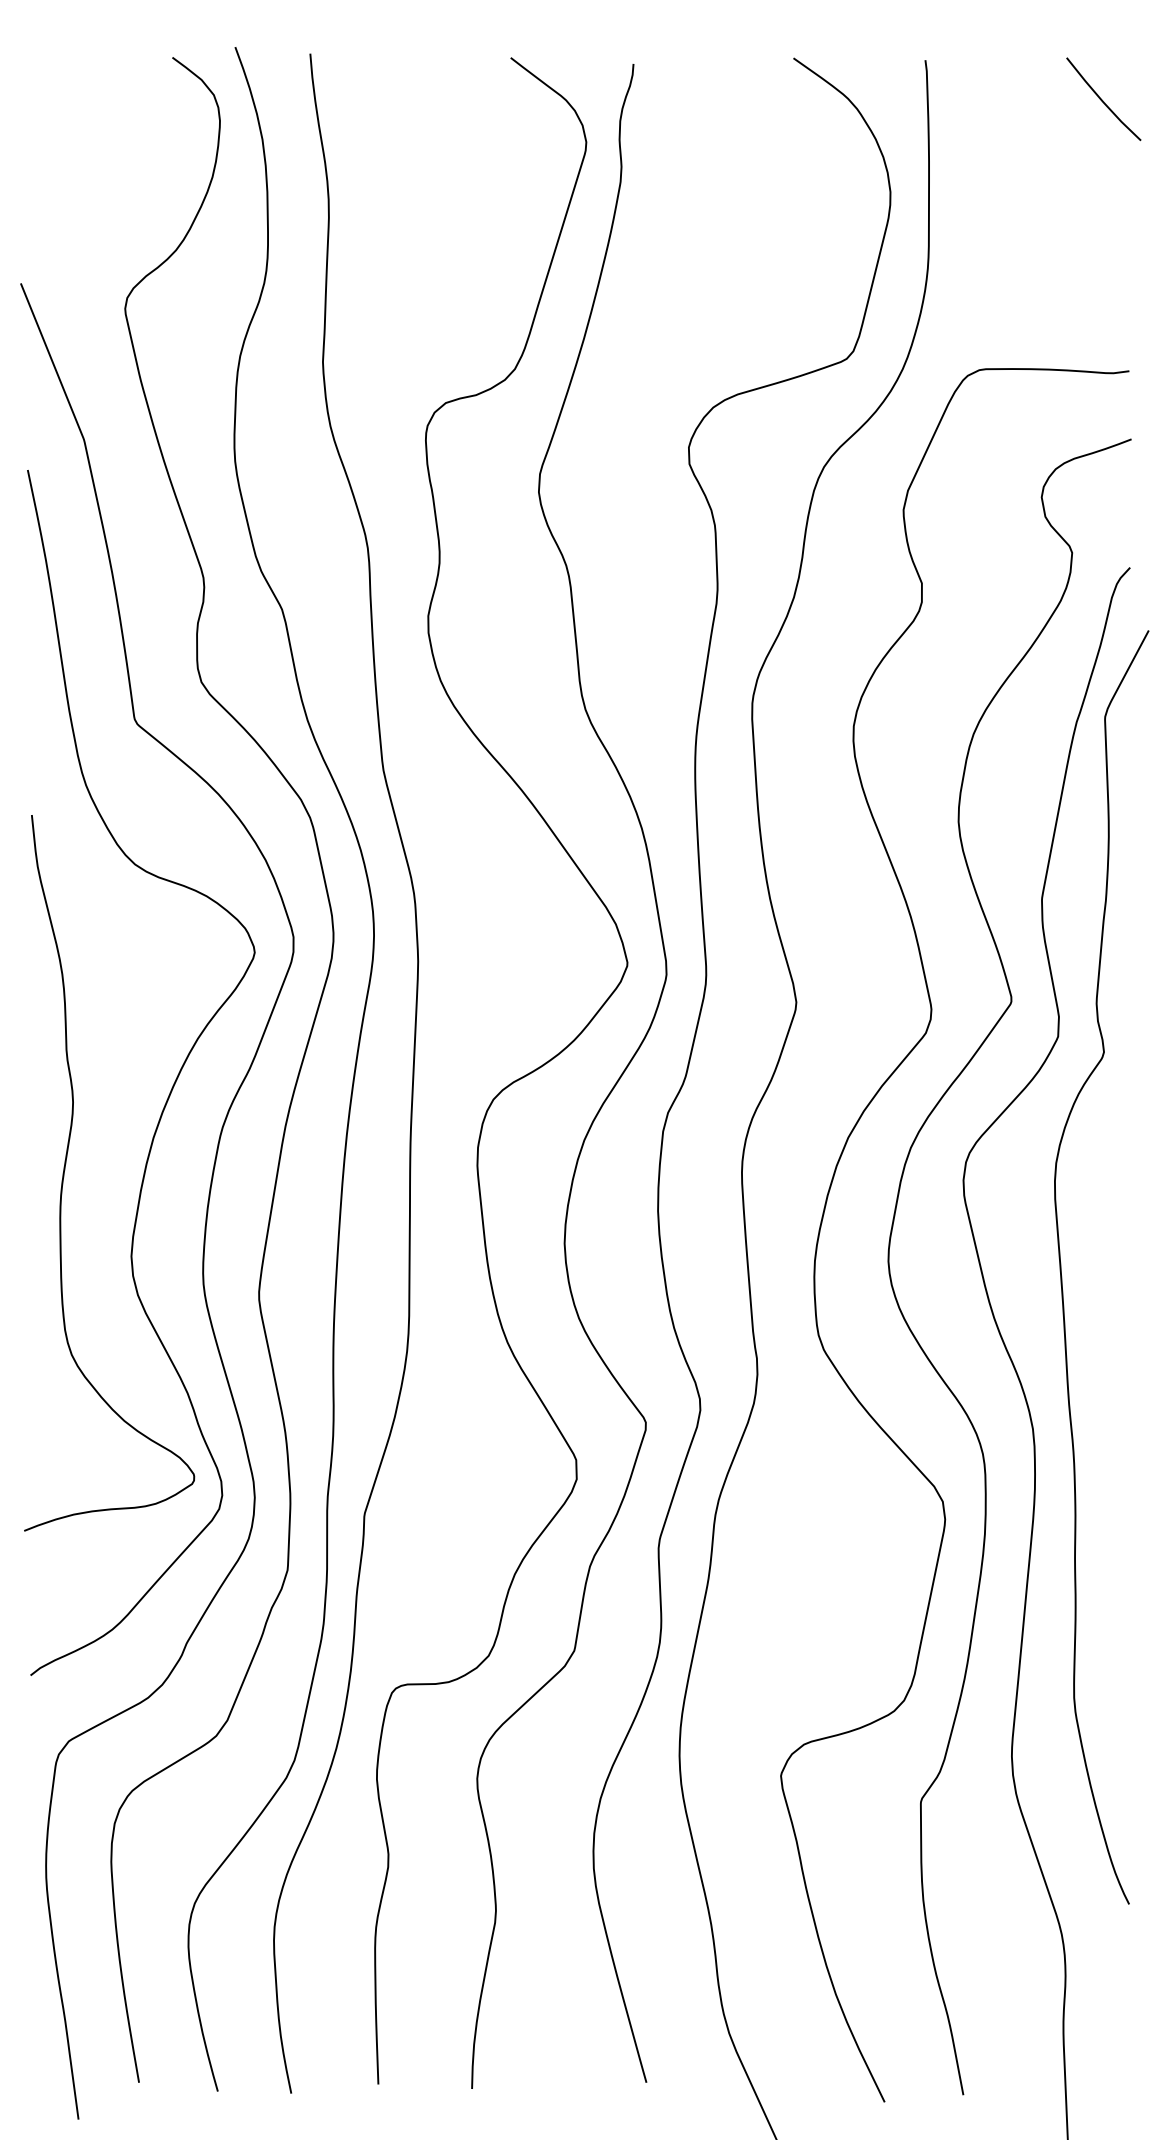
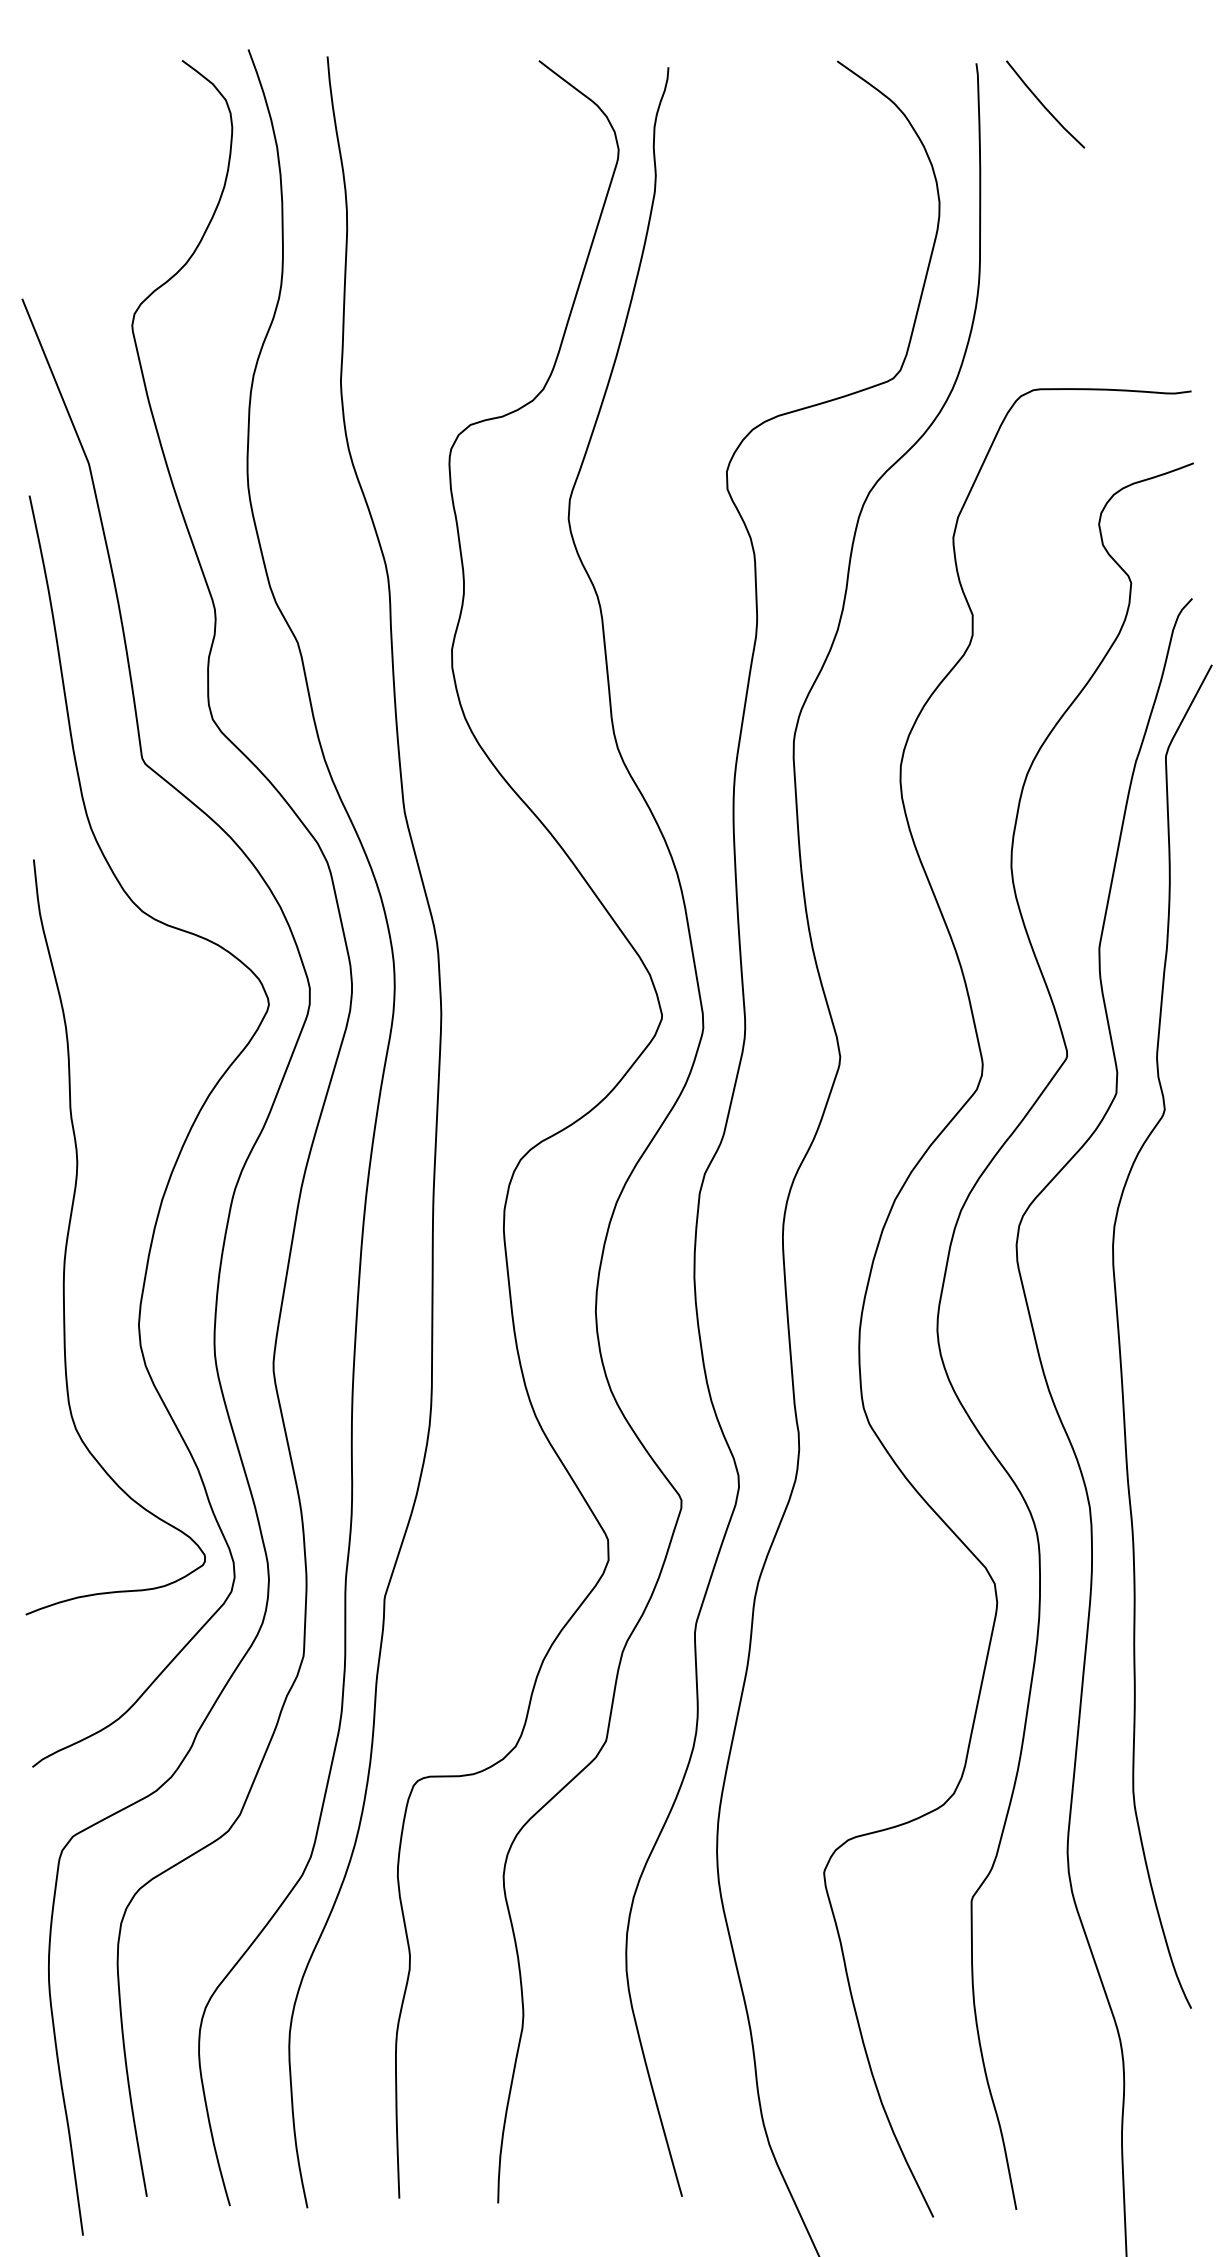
line: (1102, 100) -> (1044, 105), moved

